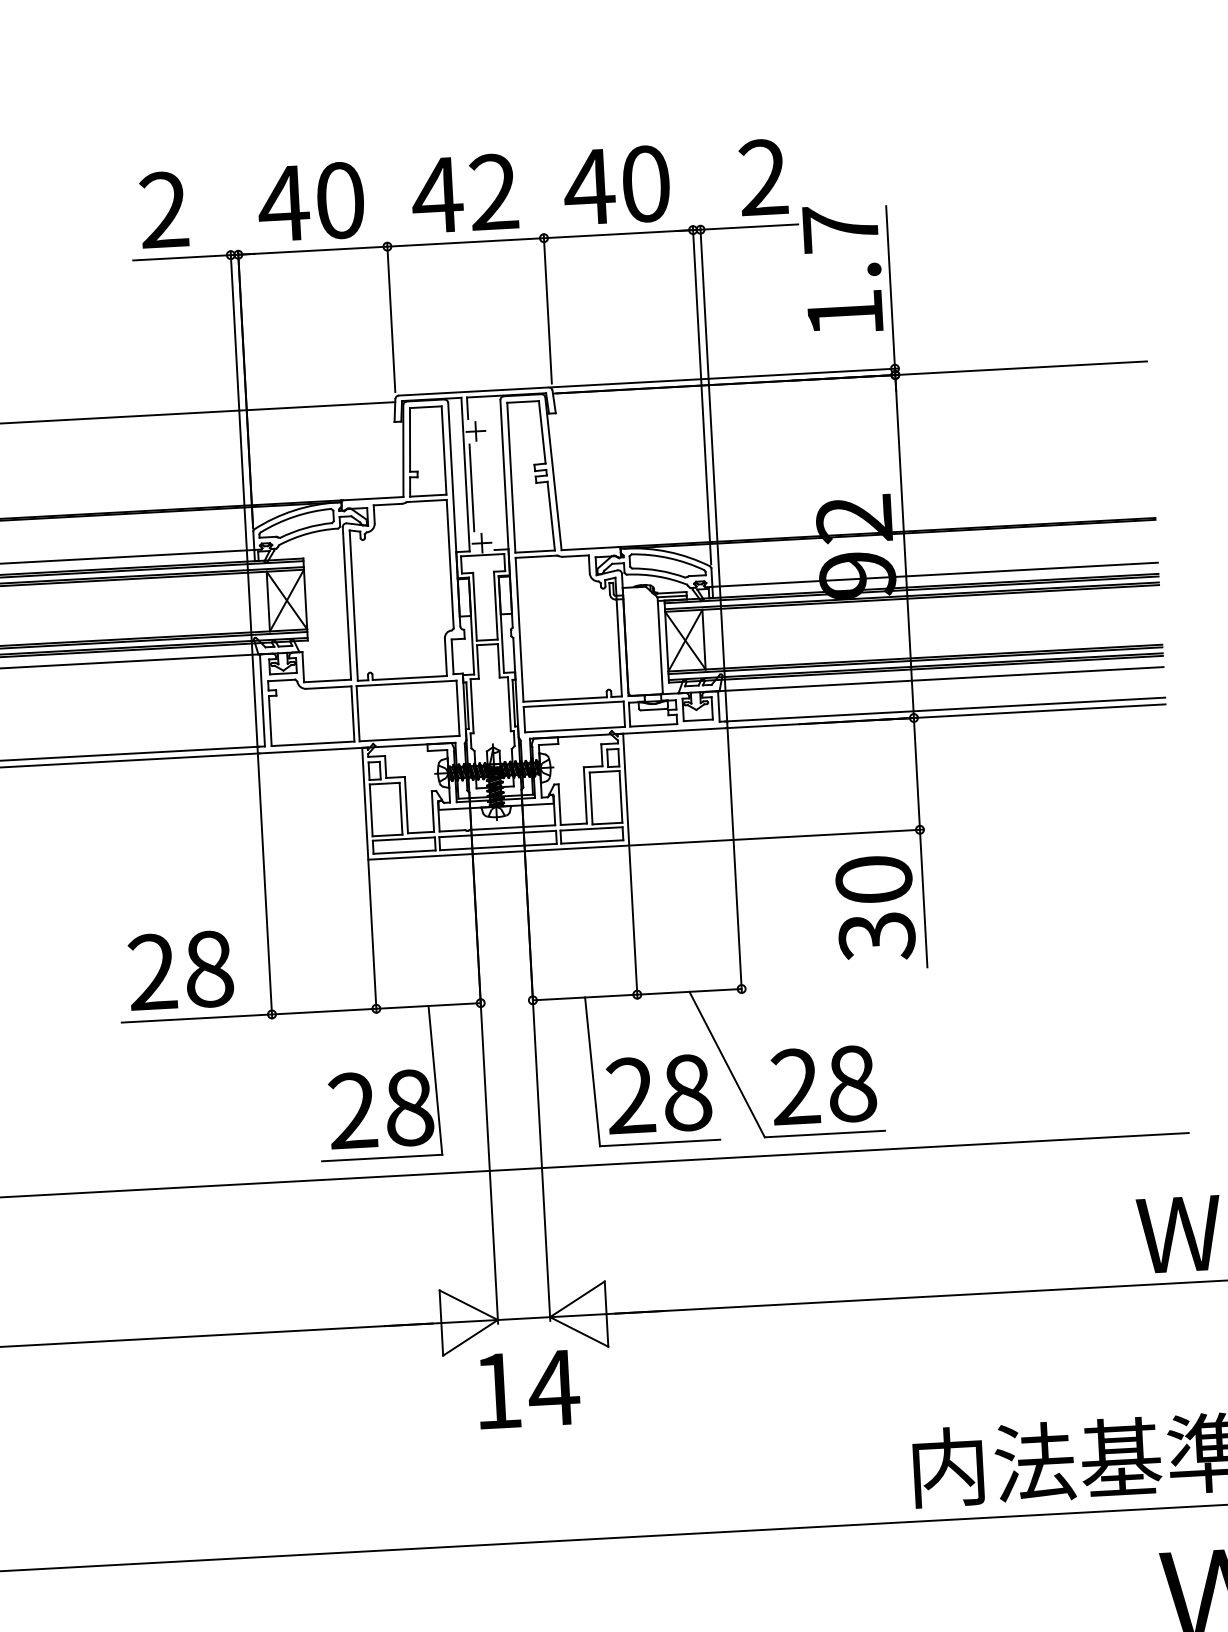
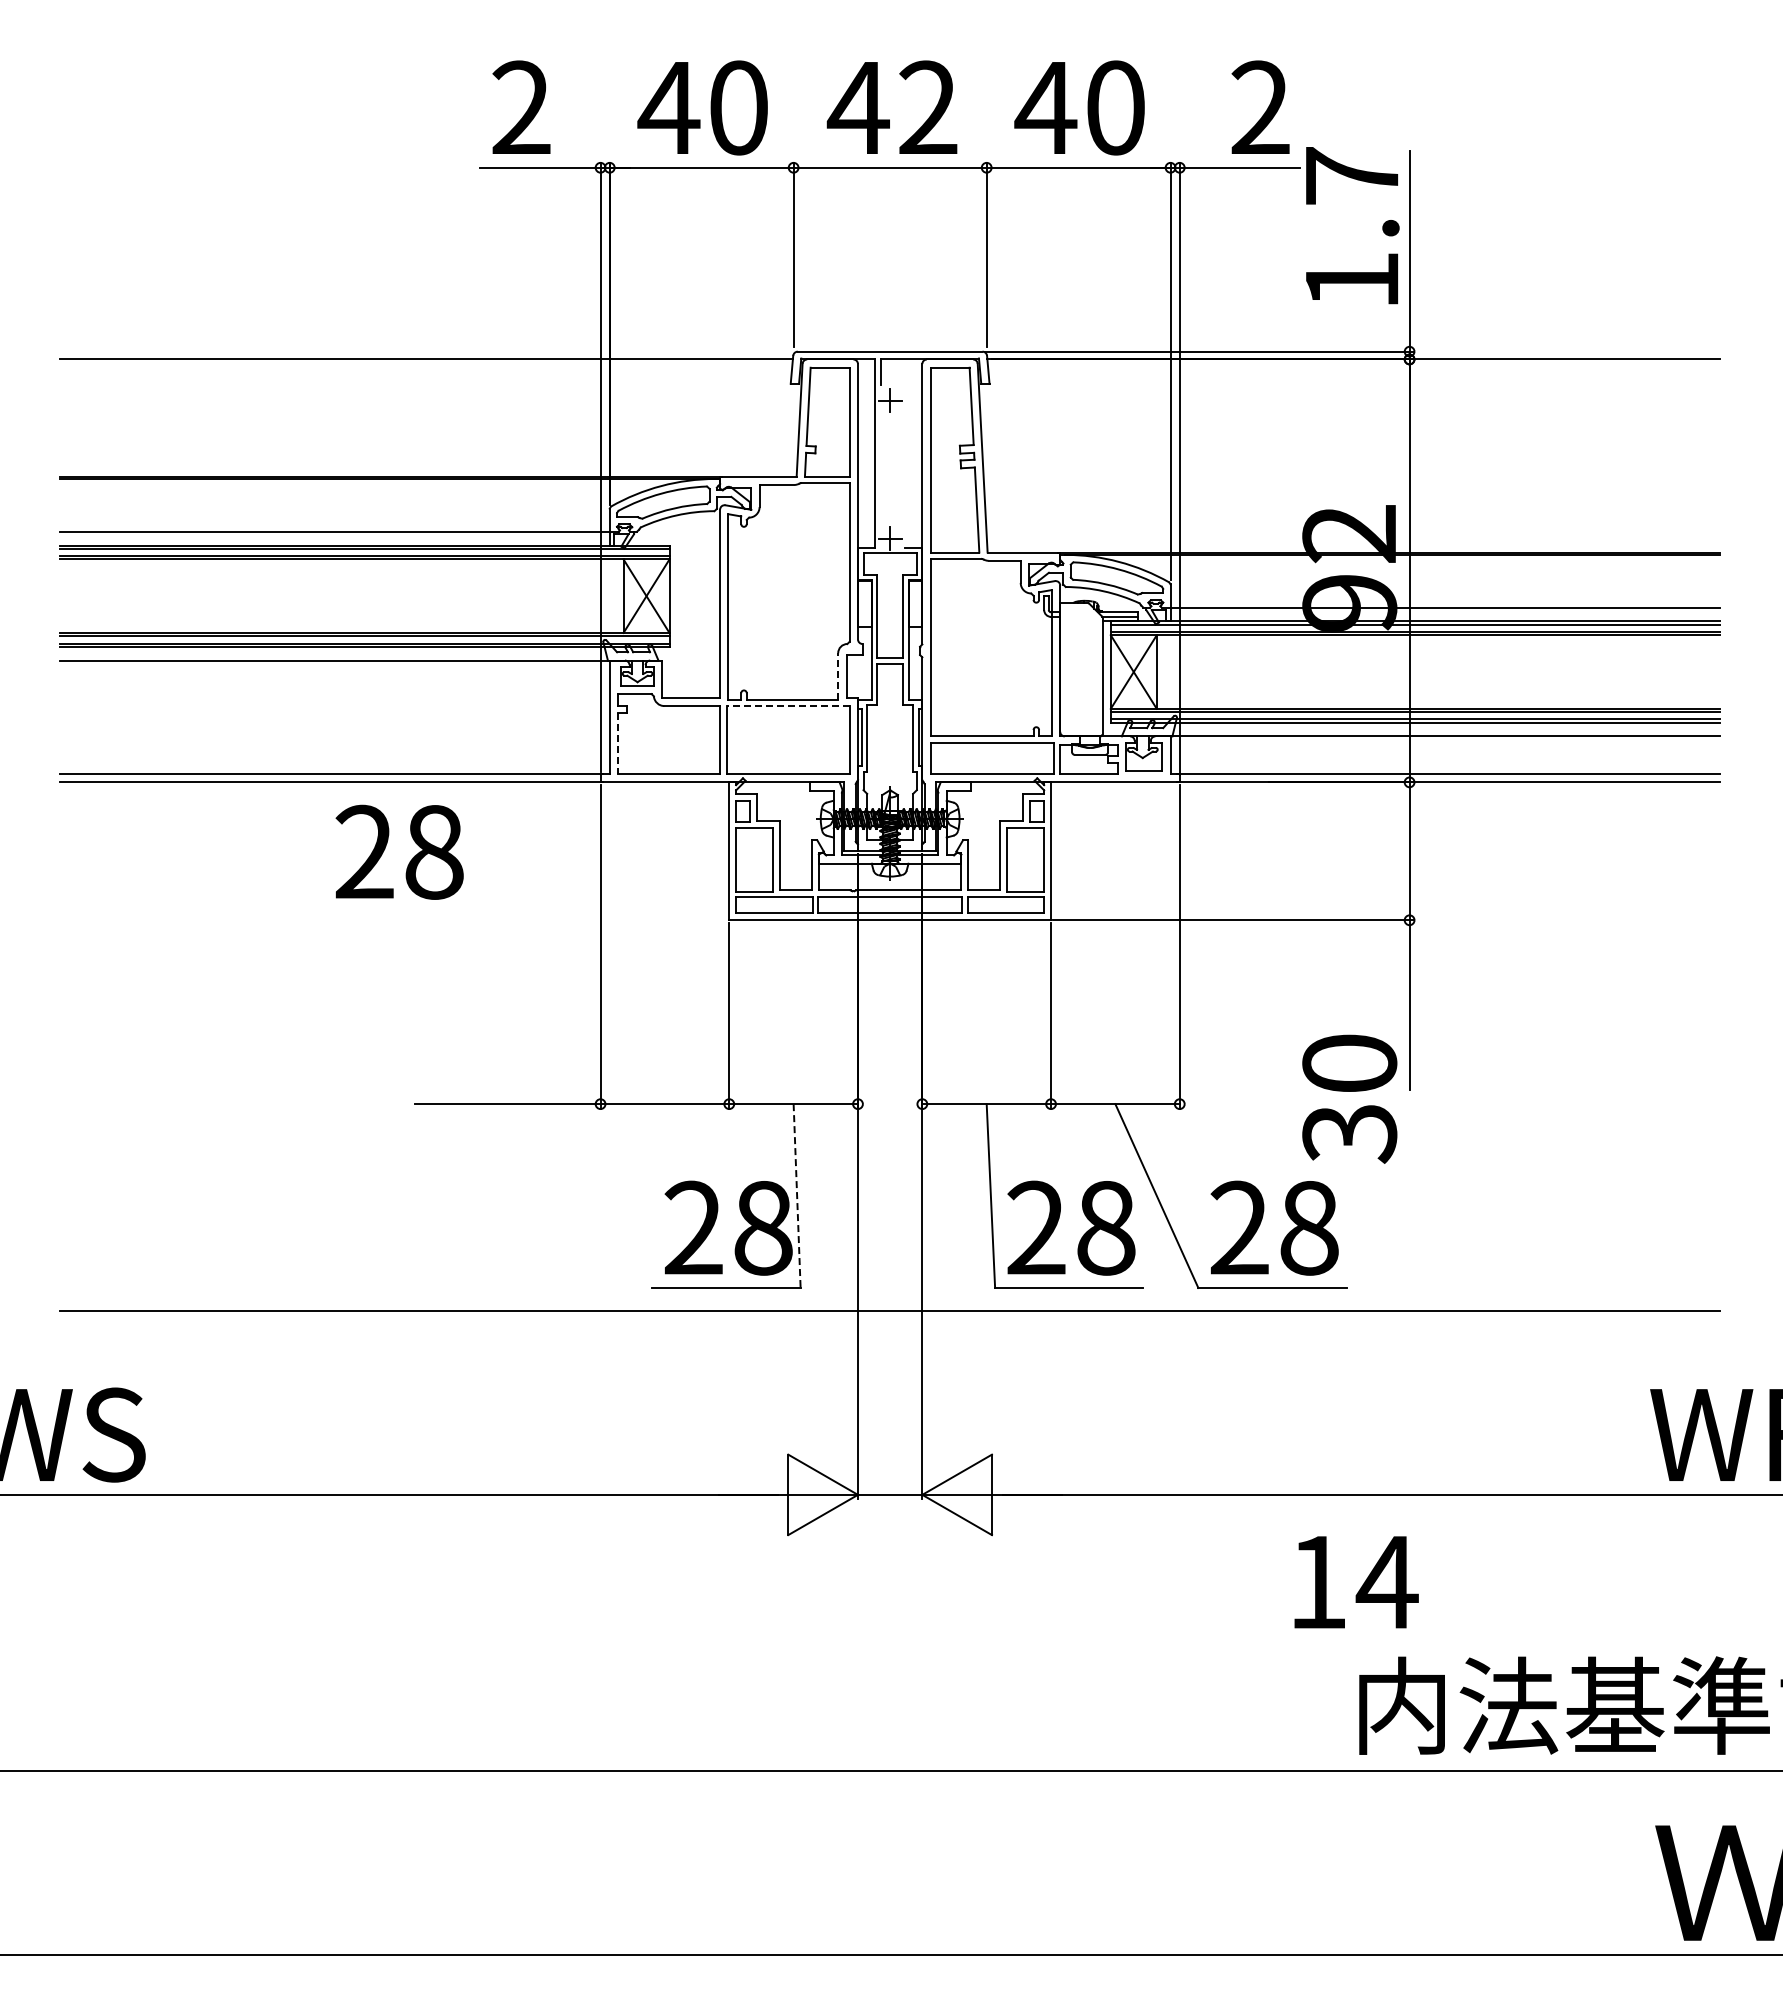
line: (471, 487) -> (881, 469), removed
line: (446, 656) -> (838, 675), solid -> dashed
line: (406, 683) -> (788, 706), solid -> dashed
line: (270, 721) -> (618, 743), solid -> dashed
text: (875, 908) -> (1349, 1098), moved
text: (180, 970) -> (399, 851), moved
line: (435, 1080) -> (797, 1196), solid -> dashed
text: (528, 1389) -> (1356, 1582), moved

